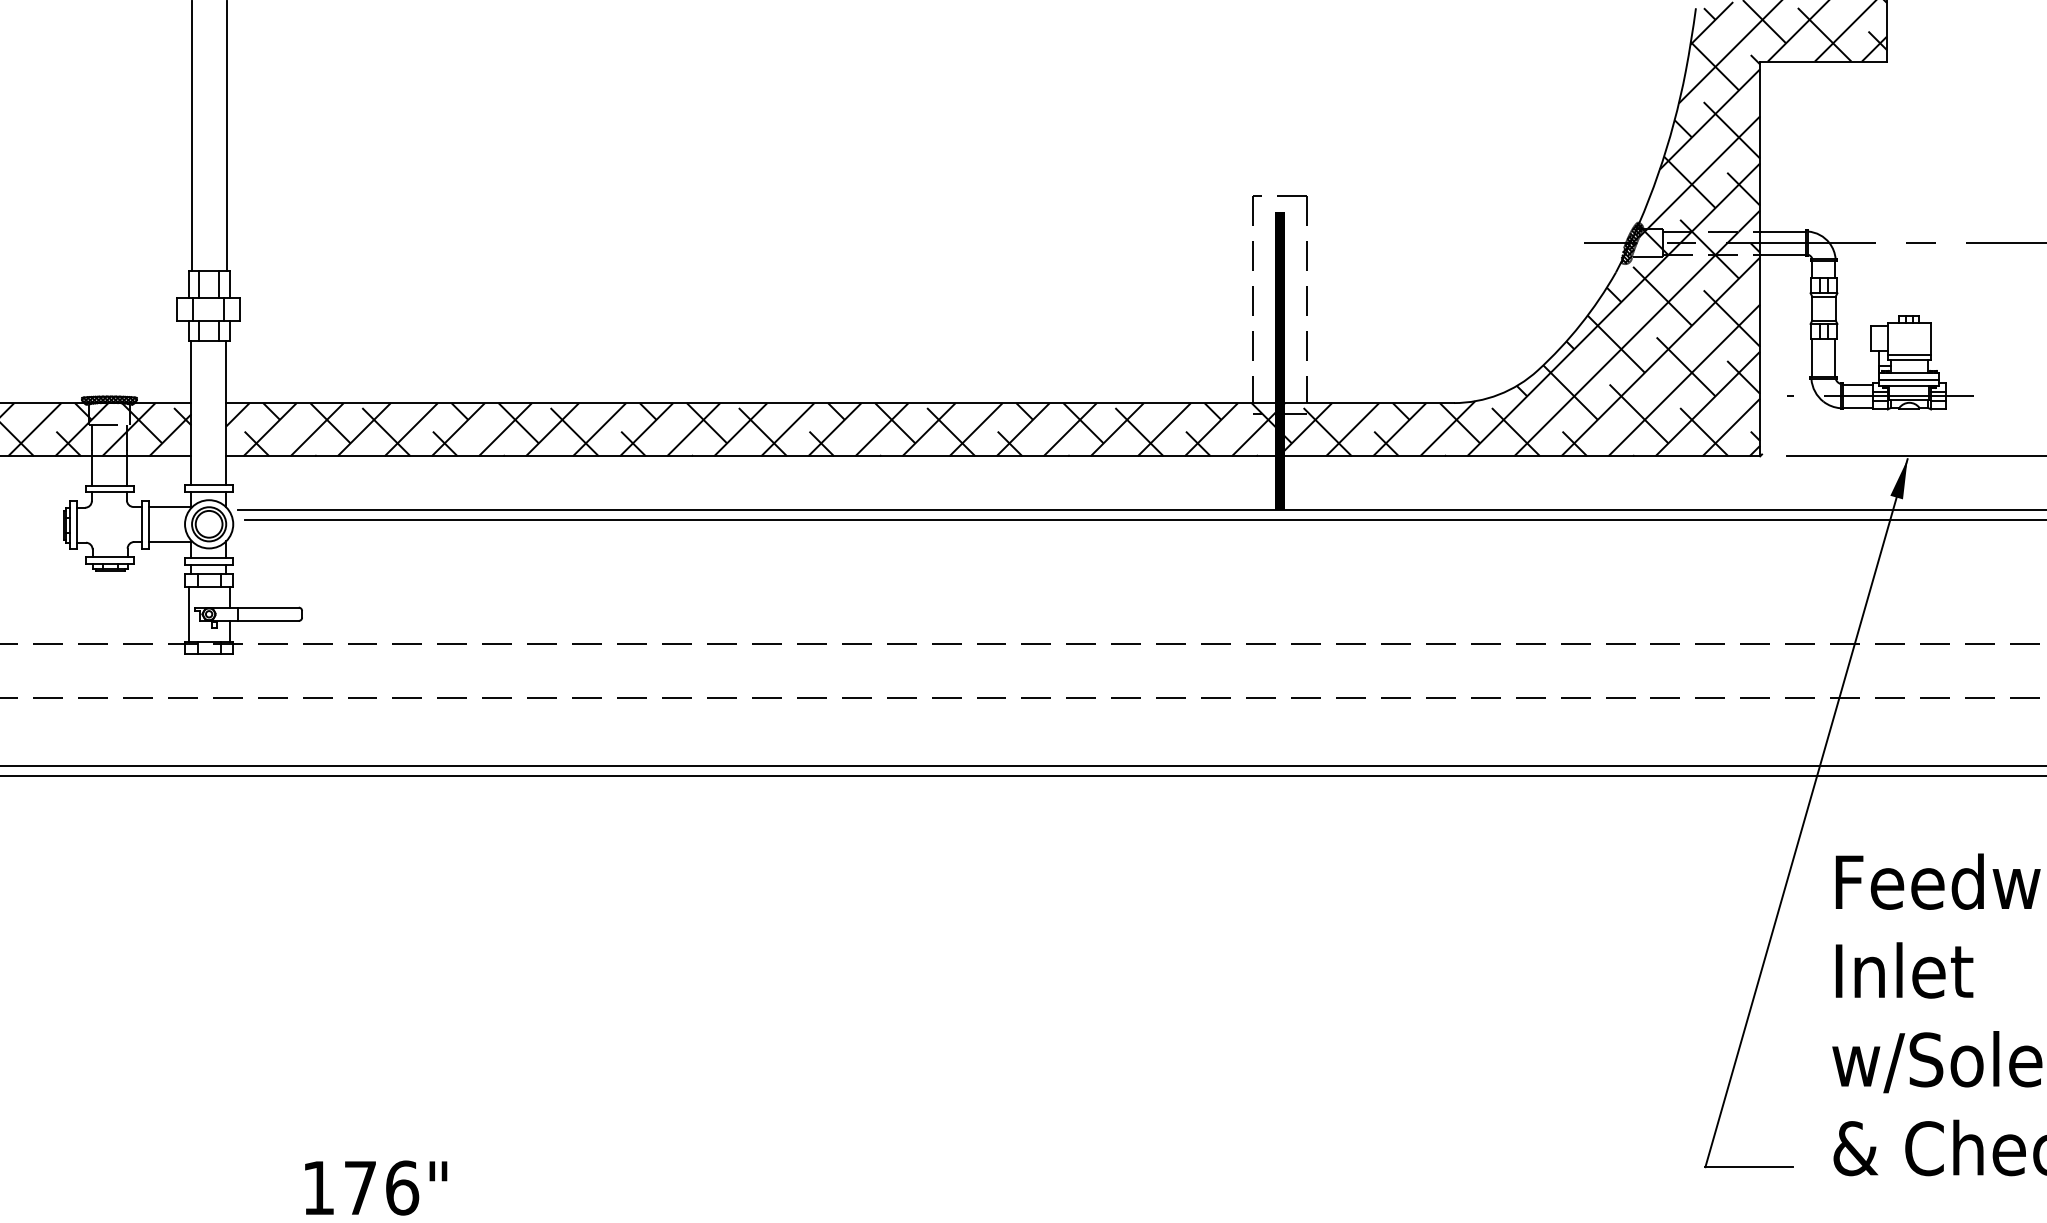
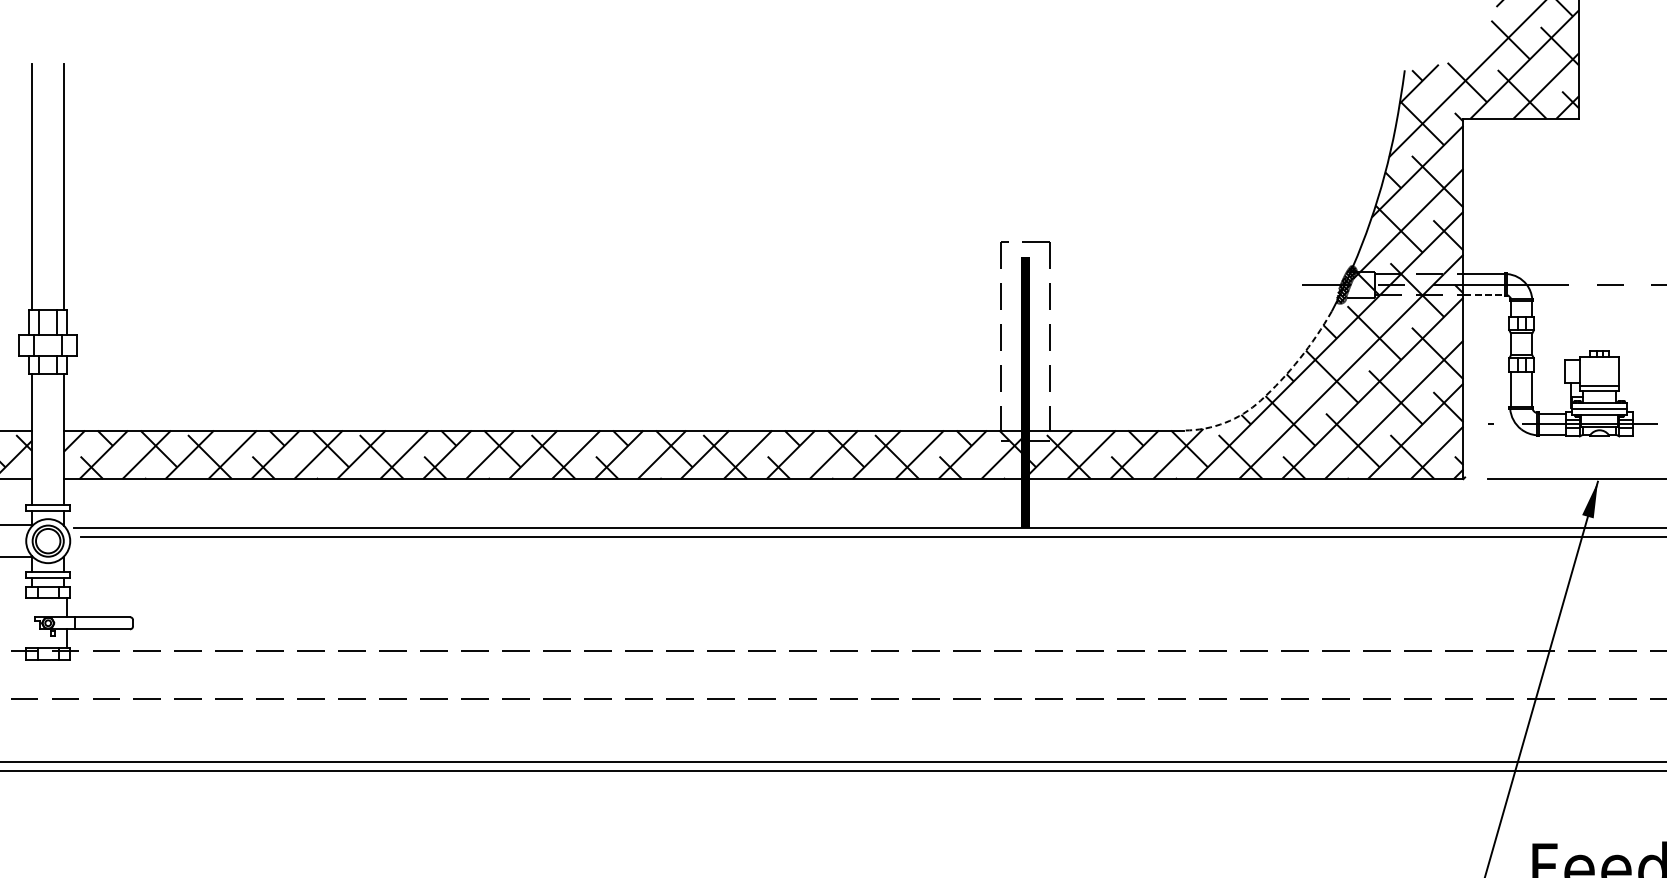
line: (1783, 254) -> (1484, 294), solid -> dashed
line: (1547, 361) -> (1269, 392), solid -> dashed
line: (188, 613) -> (29, 622), removed

